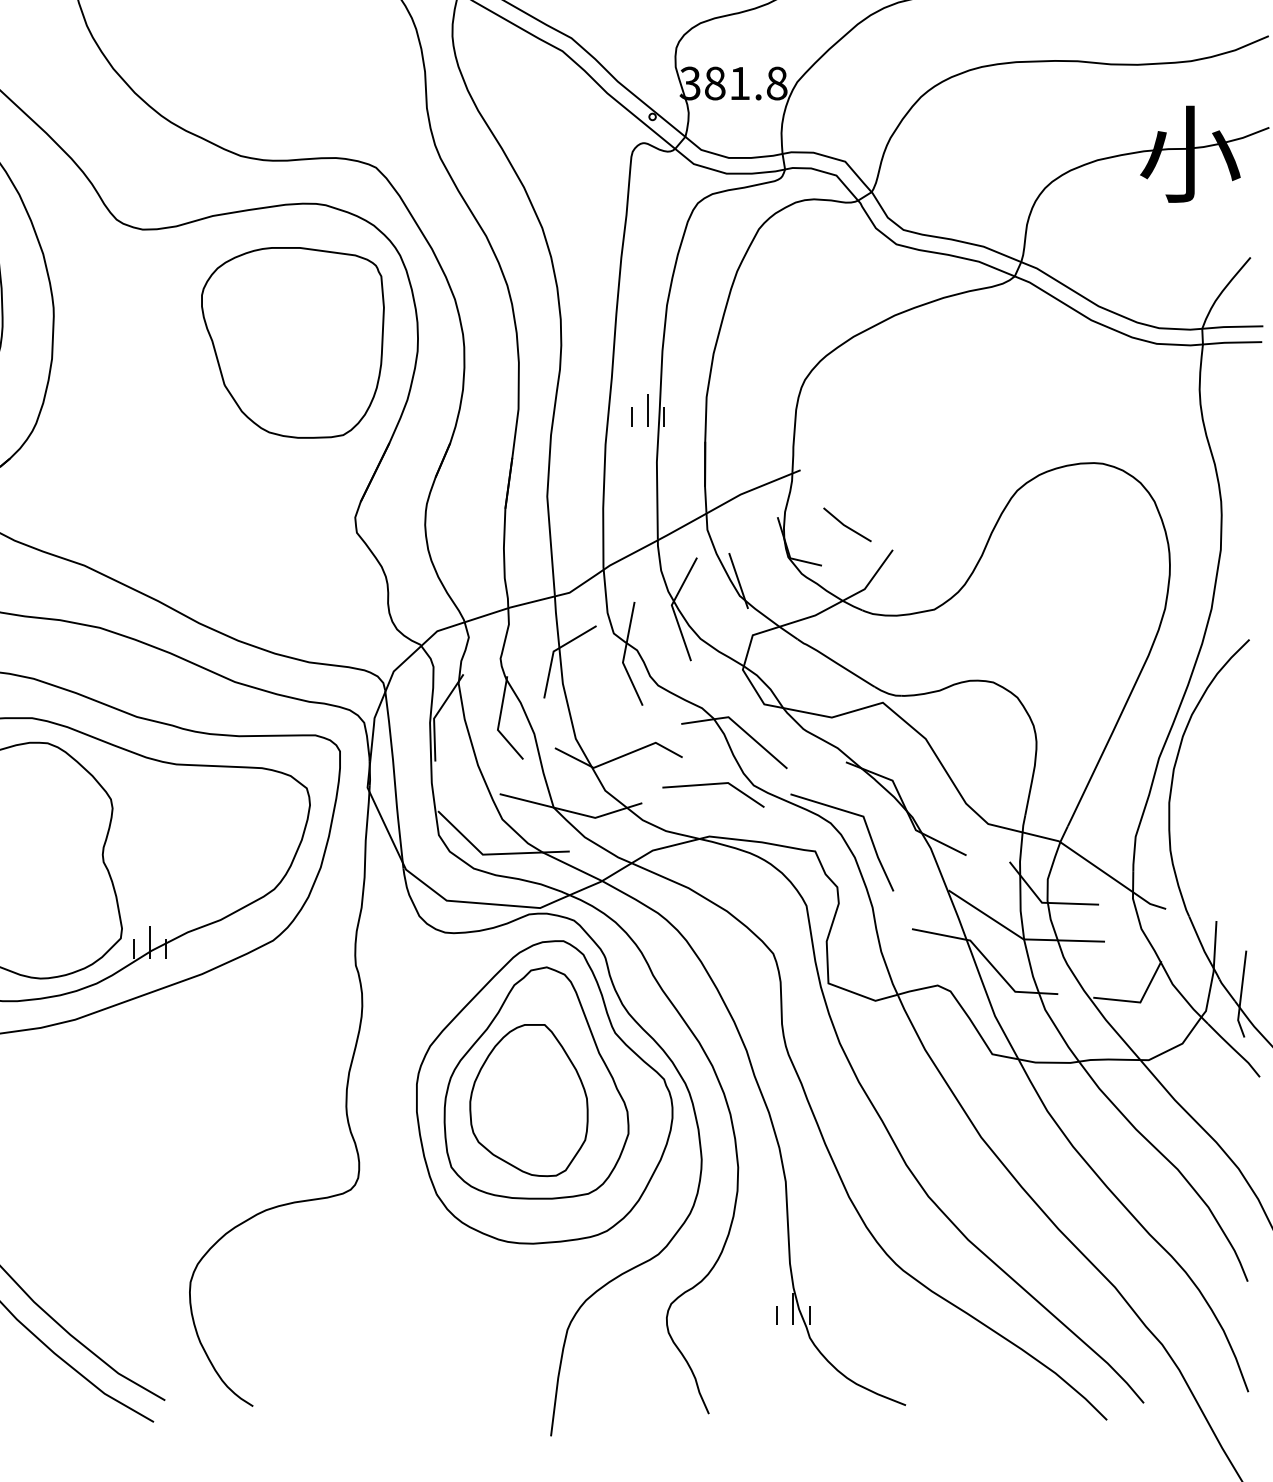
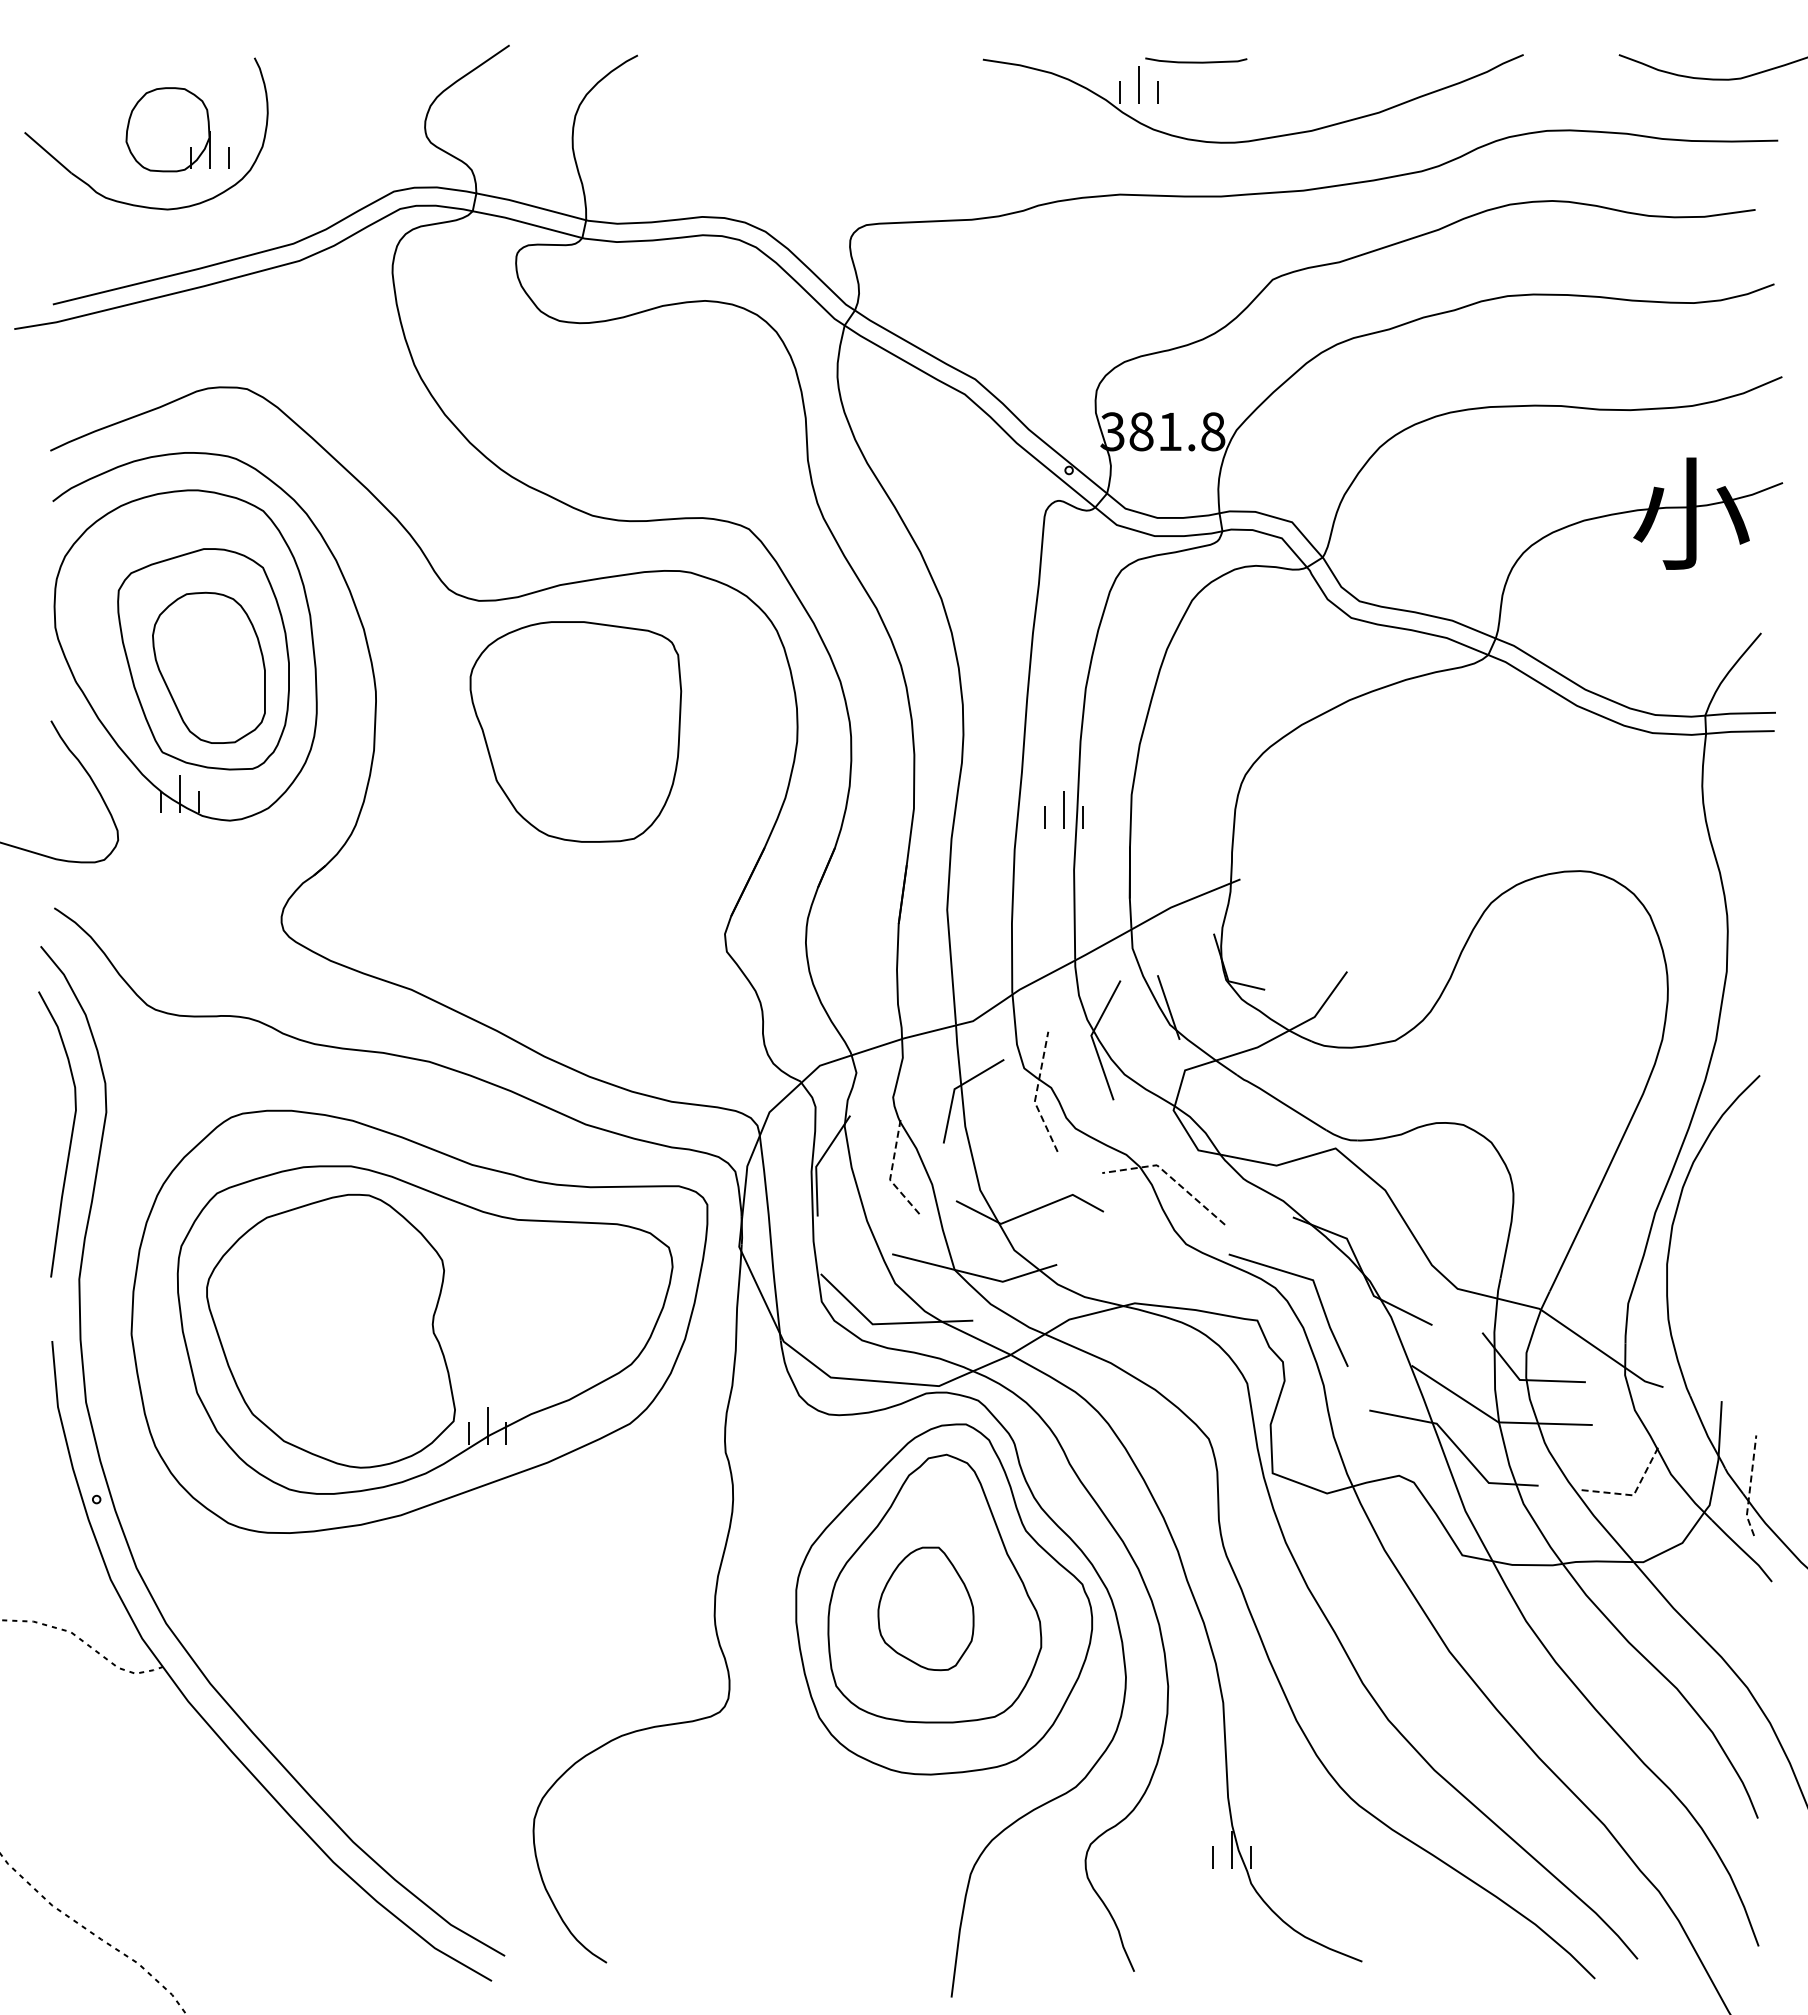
part: (292, 342) -> (575, 731), moved
line: (846, 525) -> (1293, 943), removed
line: (624, 655) -> (1036, 1093), solid -> dashed
line: (499, 722) -> (891, 1171), solid -> dashed
line: (738, 726) -> (1168, 1175), solid -> dashed
line: (713, 784) -> (1139, 1243), removed
line: (1241, 994) -> (1750, 1486), solid -> dashed
line: (1140, 1002) -> (1633, 1495), solid -> dashed
part: (528, 1100) -> (925, 1608), size x0.7

